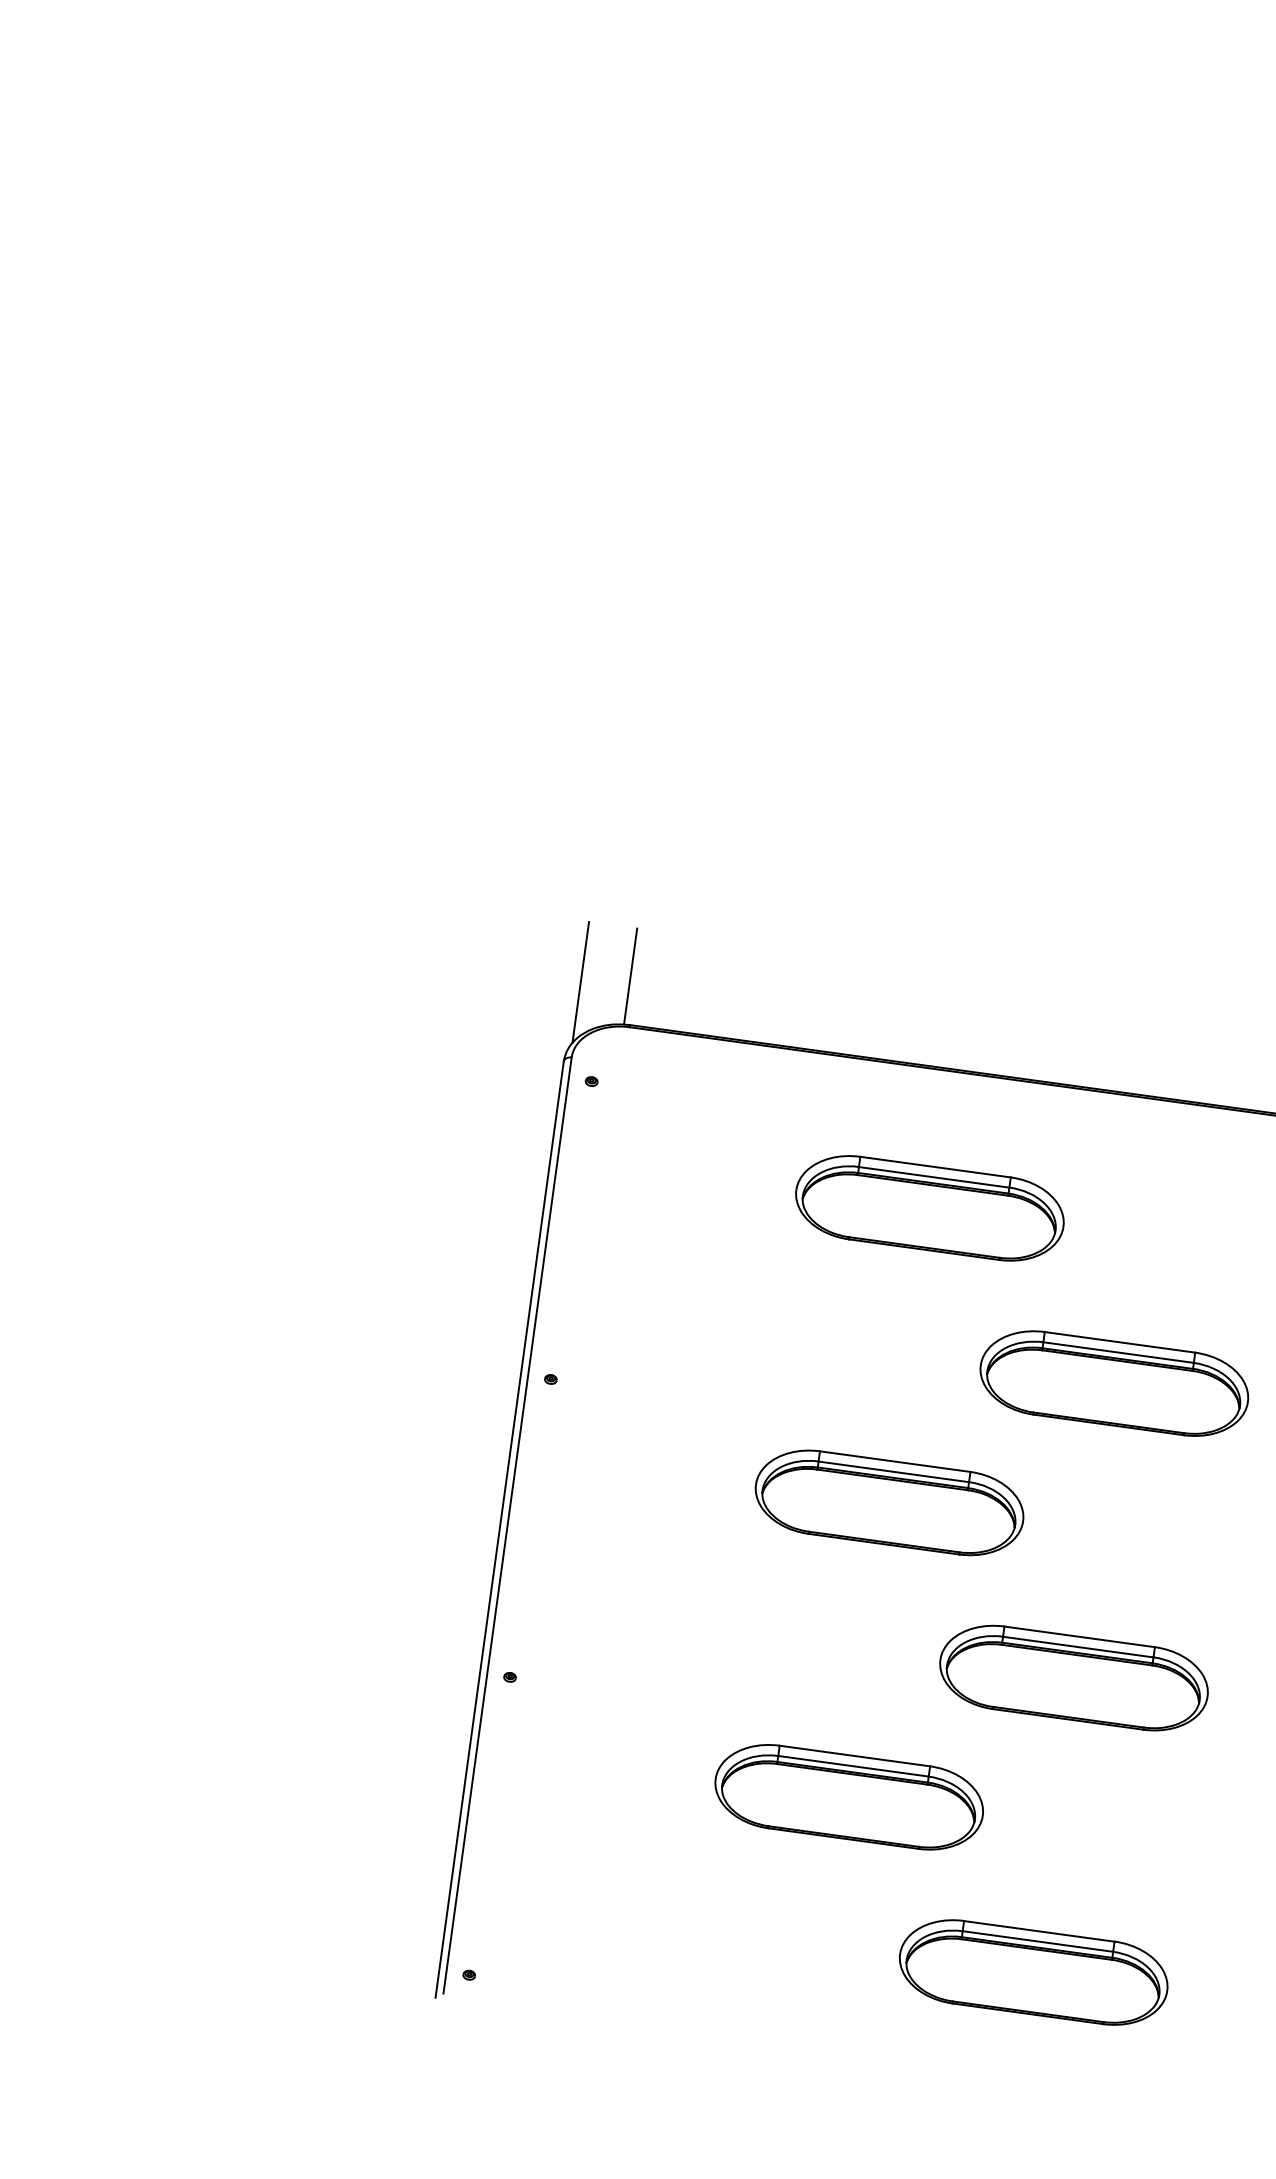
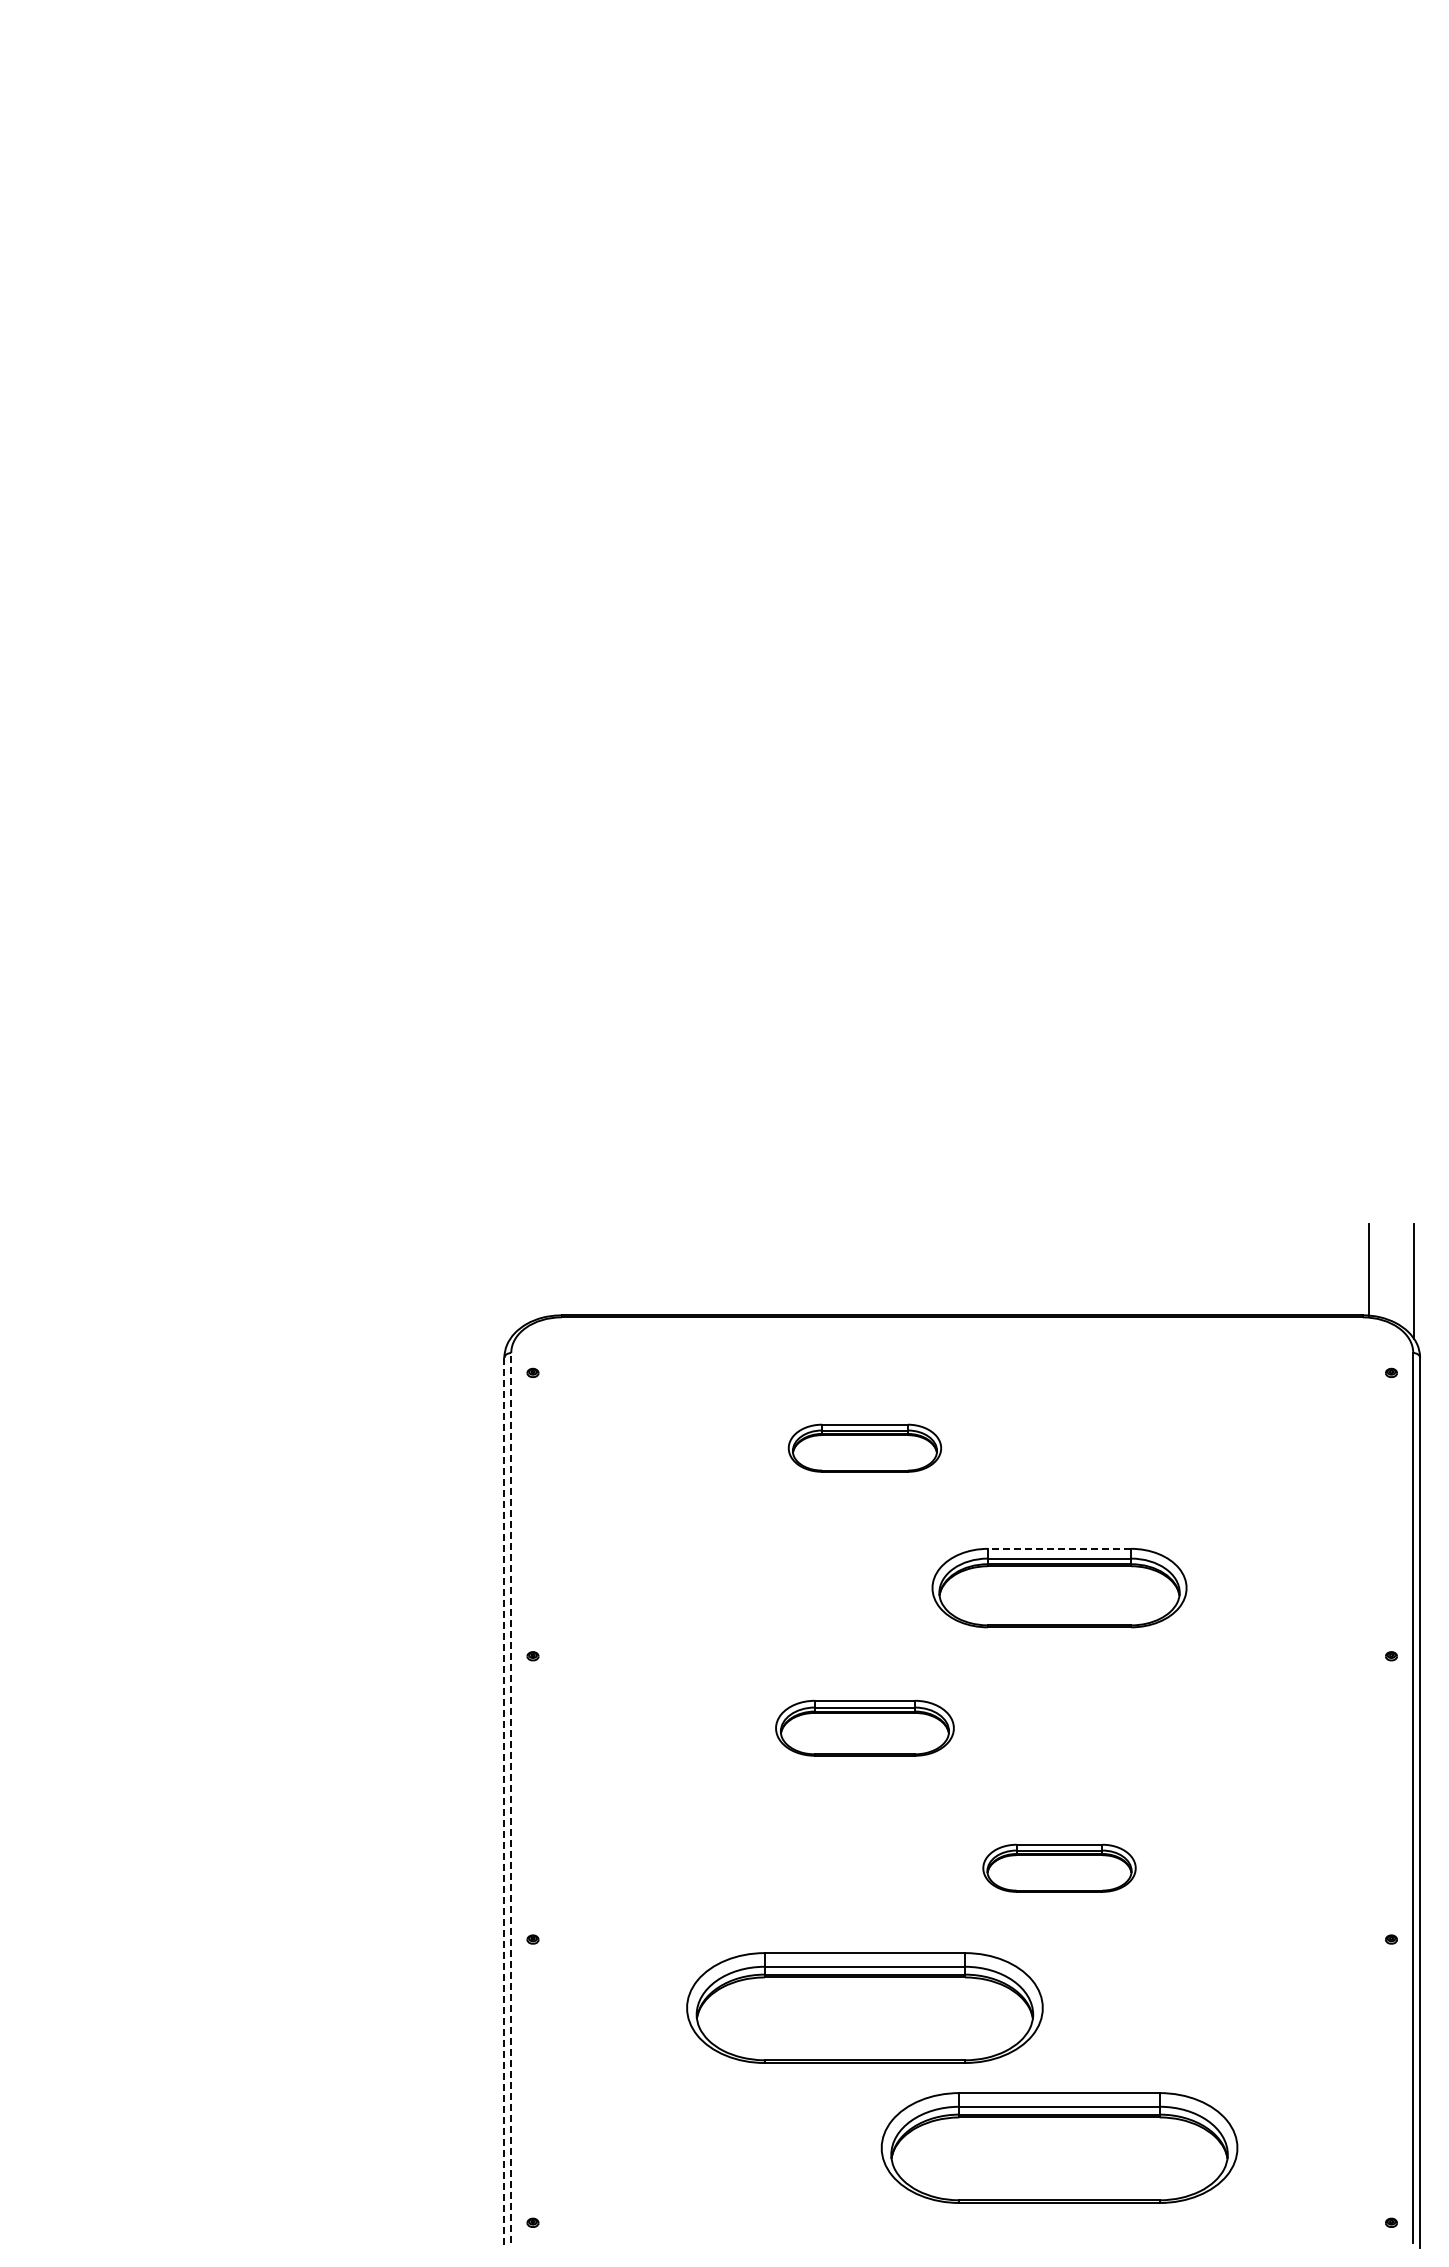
line: (630, 976) -> (555, 1269), removed
line: (581, 982) -> (510, 1281), removed
part: (929, 1208) -> (864, 1448), size x0.6
line: (1120, 1341) -> (1059, 1548), solid -> dashed
part: (889, 1503) -> (864, 1728), size x0.7
line: (507, 1524) -> (511, 1797), solid -> dashed
line: (499, 1530) -> (504, 1803), solid -> dashed
part: (1073, 1678) -> (1059, 1868), size x0.6
part: (848, 1797) -> (864, 2008), size x1.4
part: (1033, 1972) -> (1059, 2148), size x1.4

